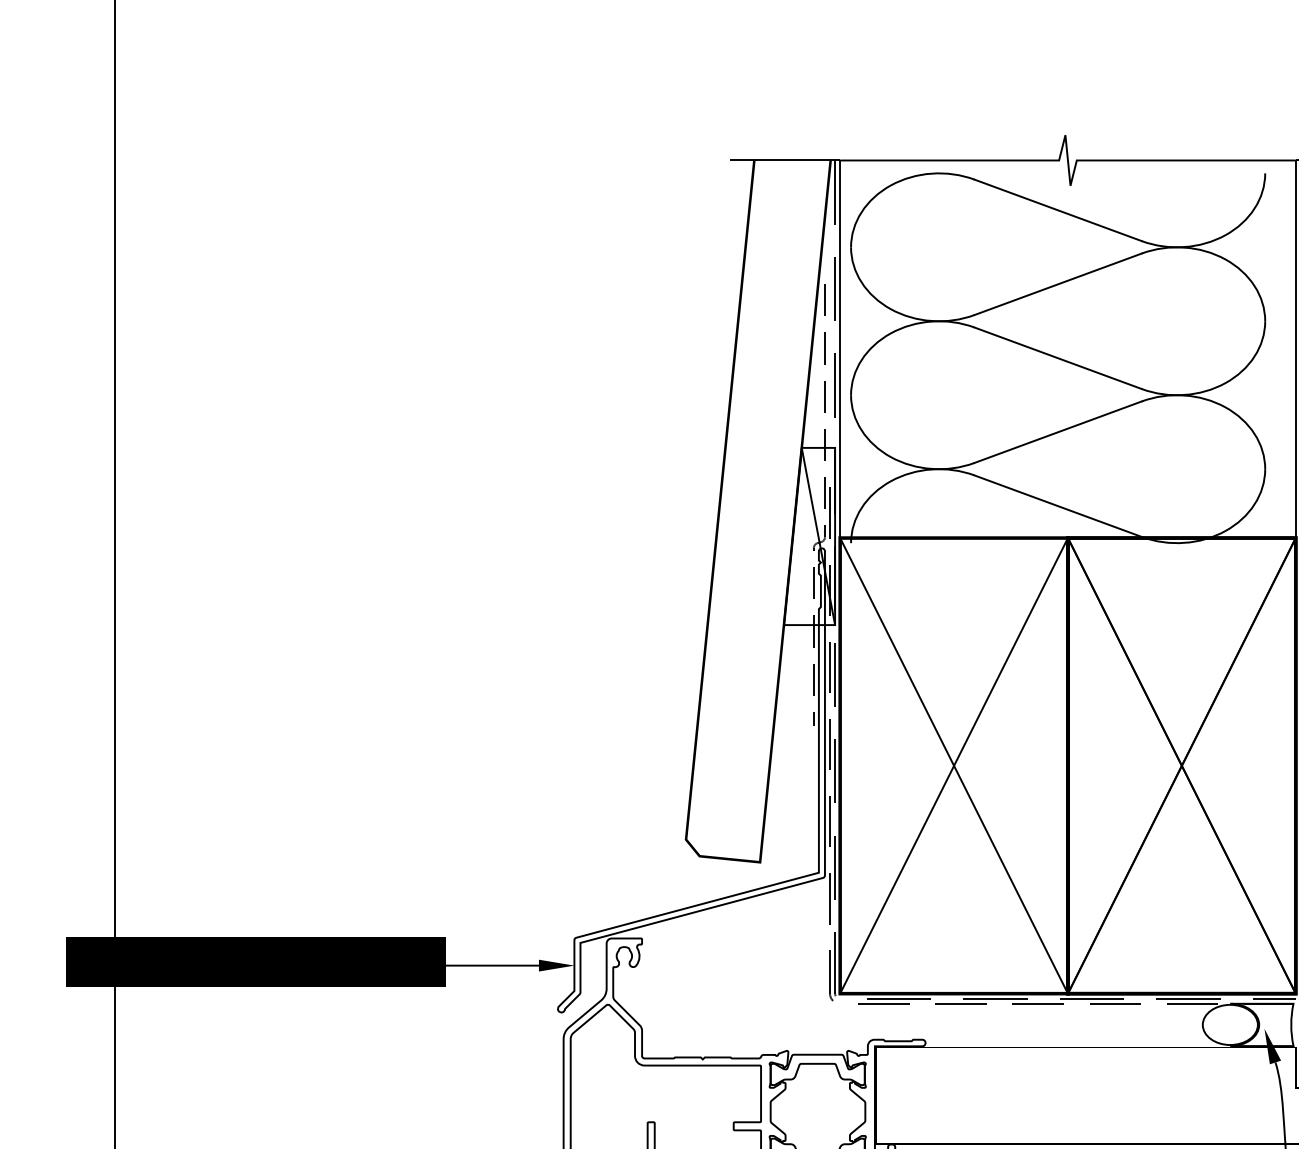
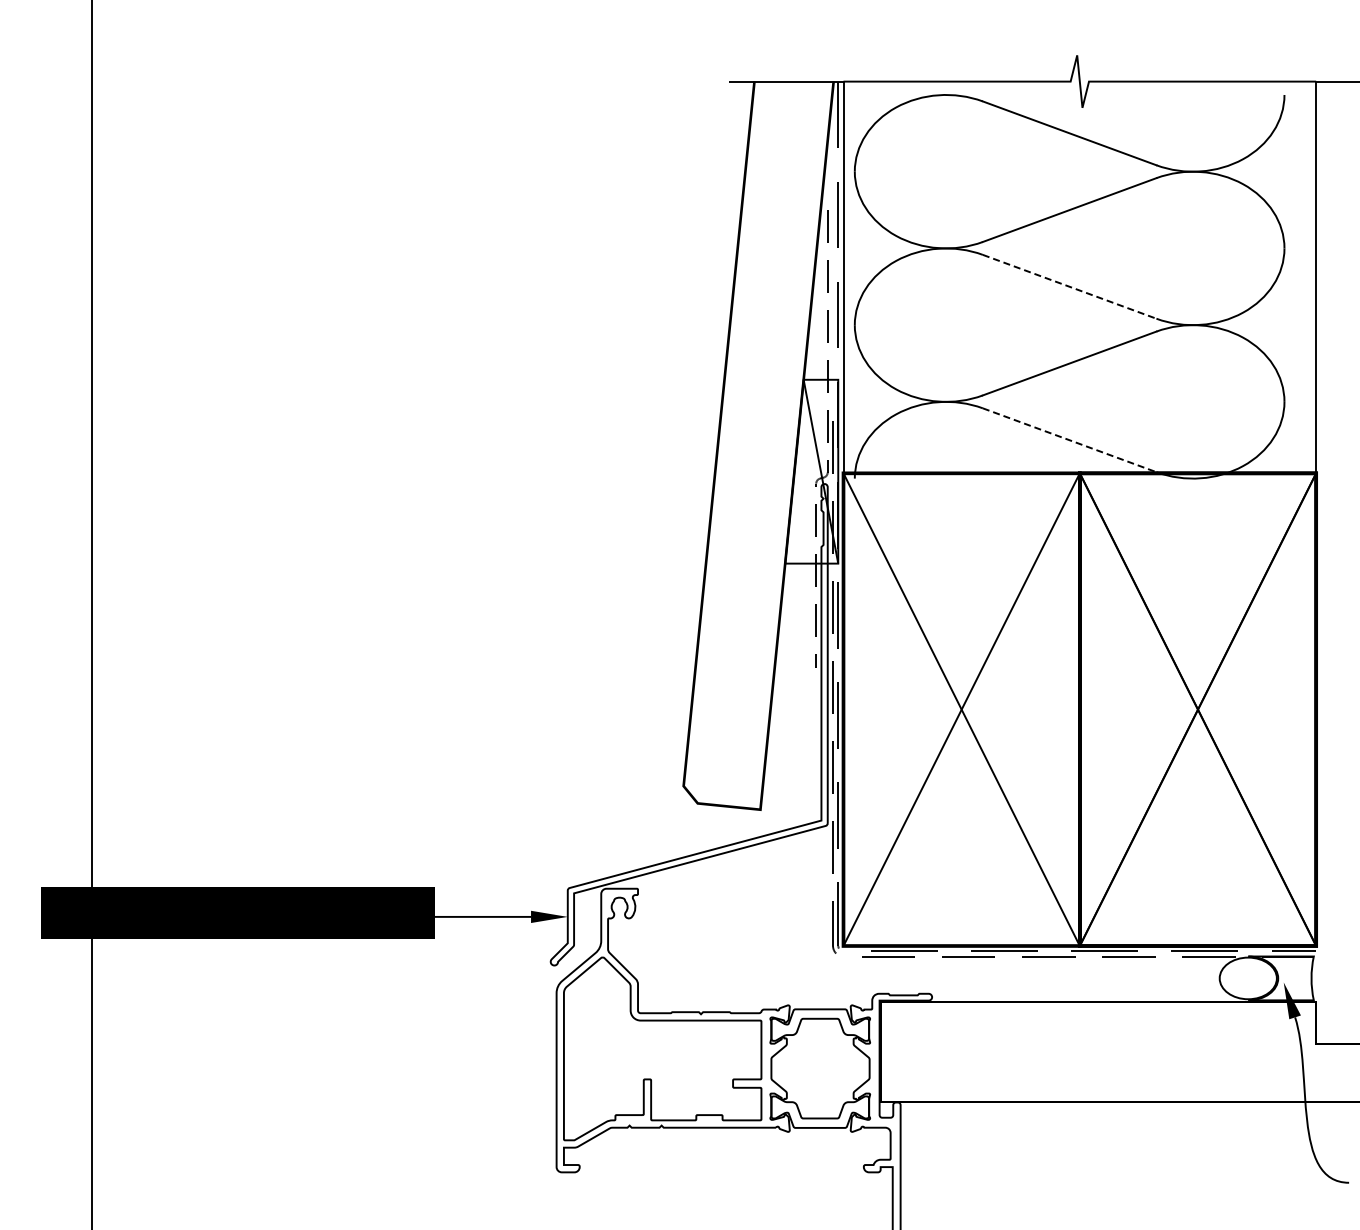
line: (1058, 357) -> (1070, 286), solid -> dashed
line: (1058, 506) -> (1070, 440), solid -> dashed

